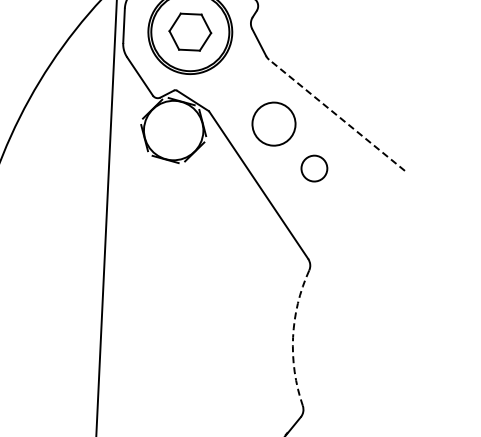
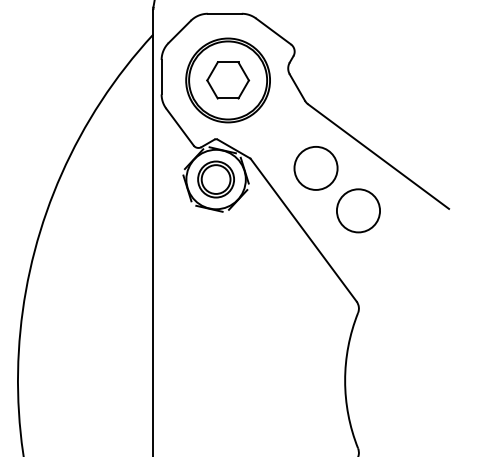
line: (336, 115) -> (378, 156), dashed -> solid
part: (173, 130) -> (215, 179), added
circle: (314, 168) -> (358, 210), size x1.67
arc: (293, 337) -> (345, 380), dashed -> solid

